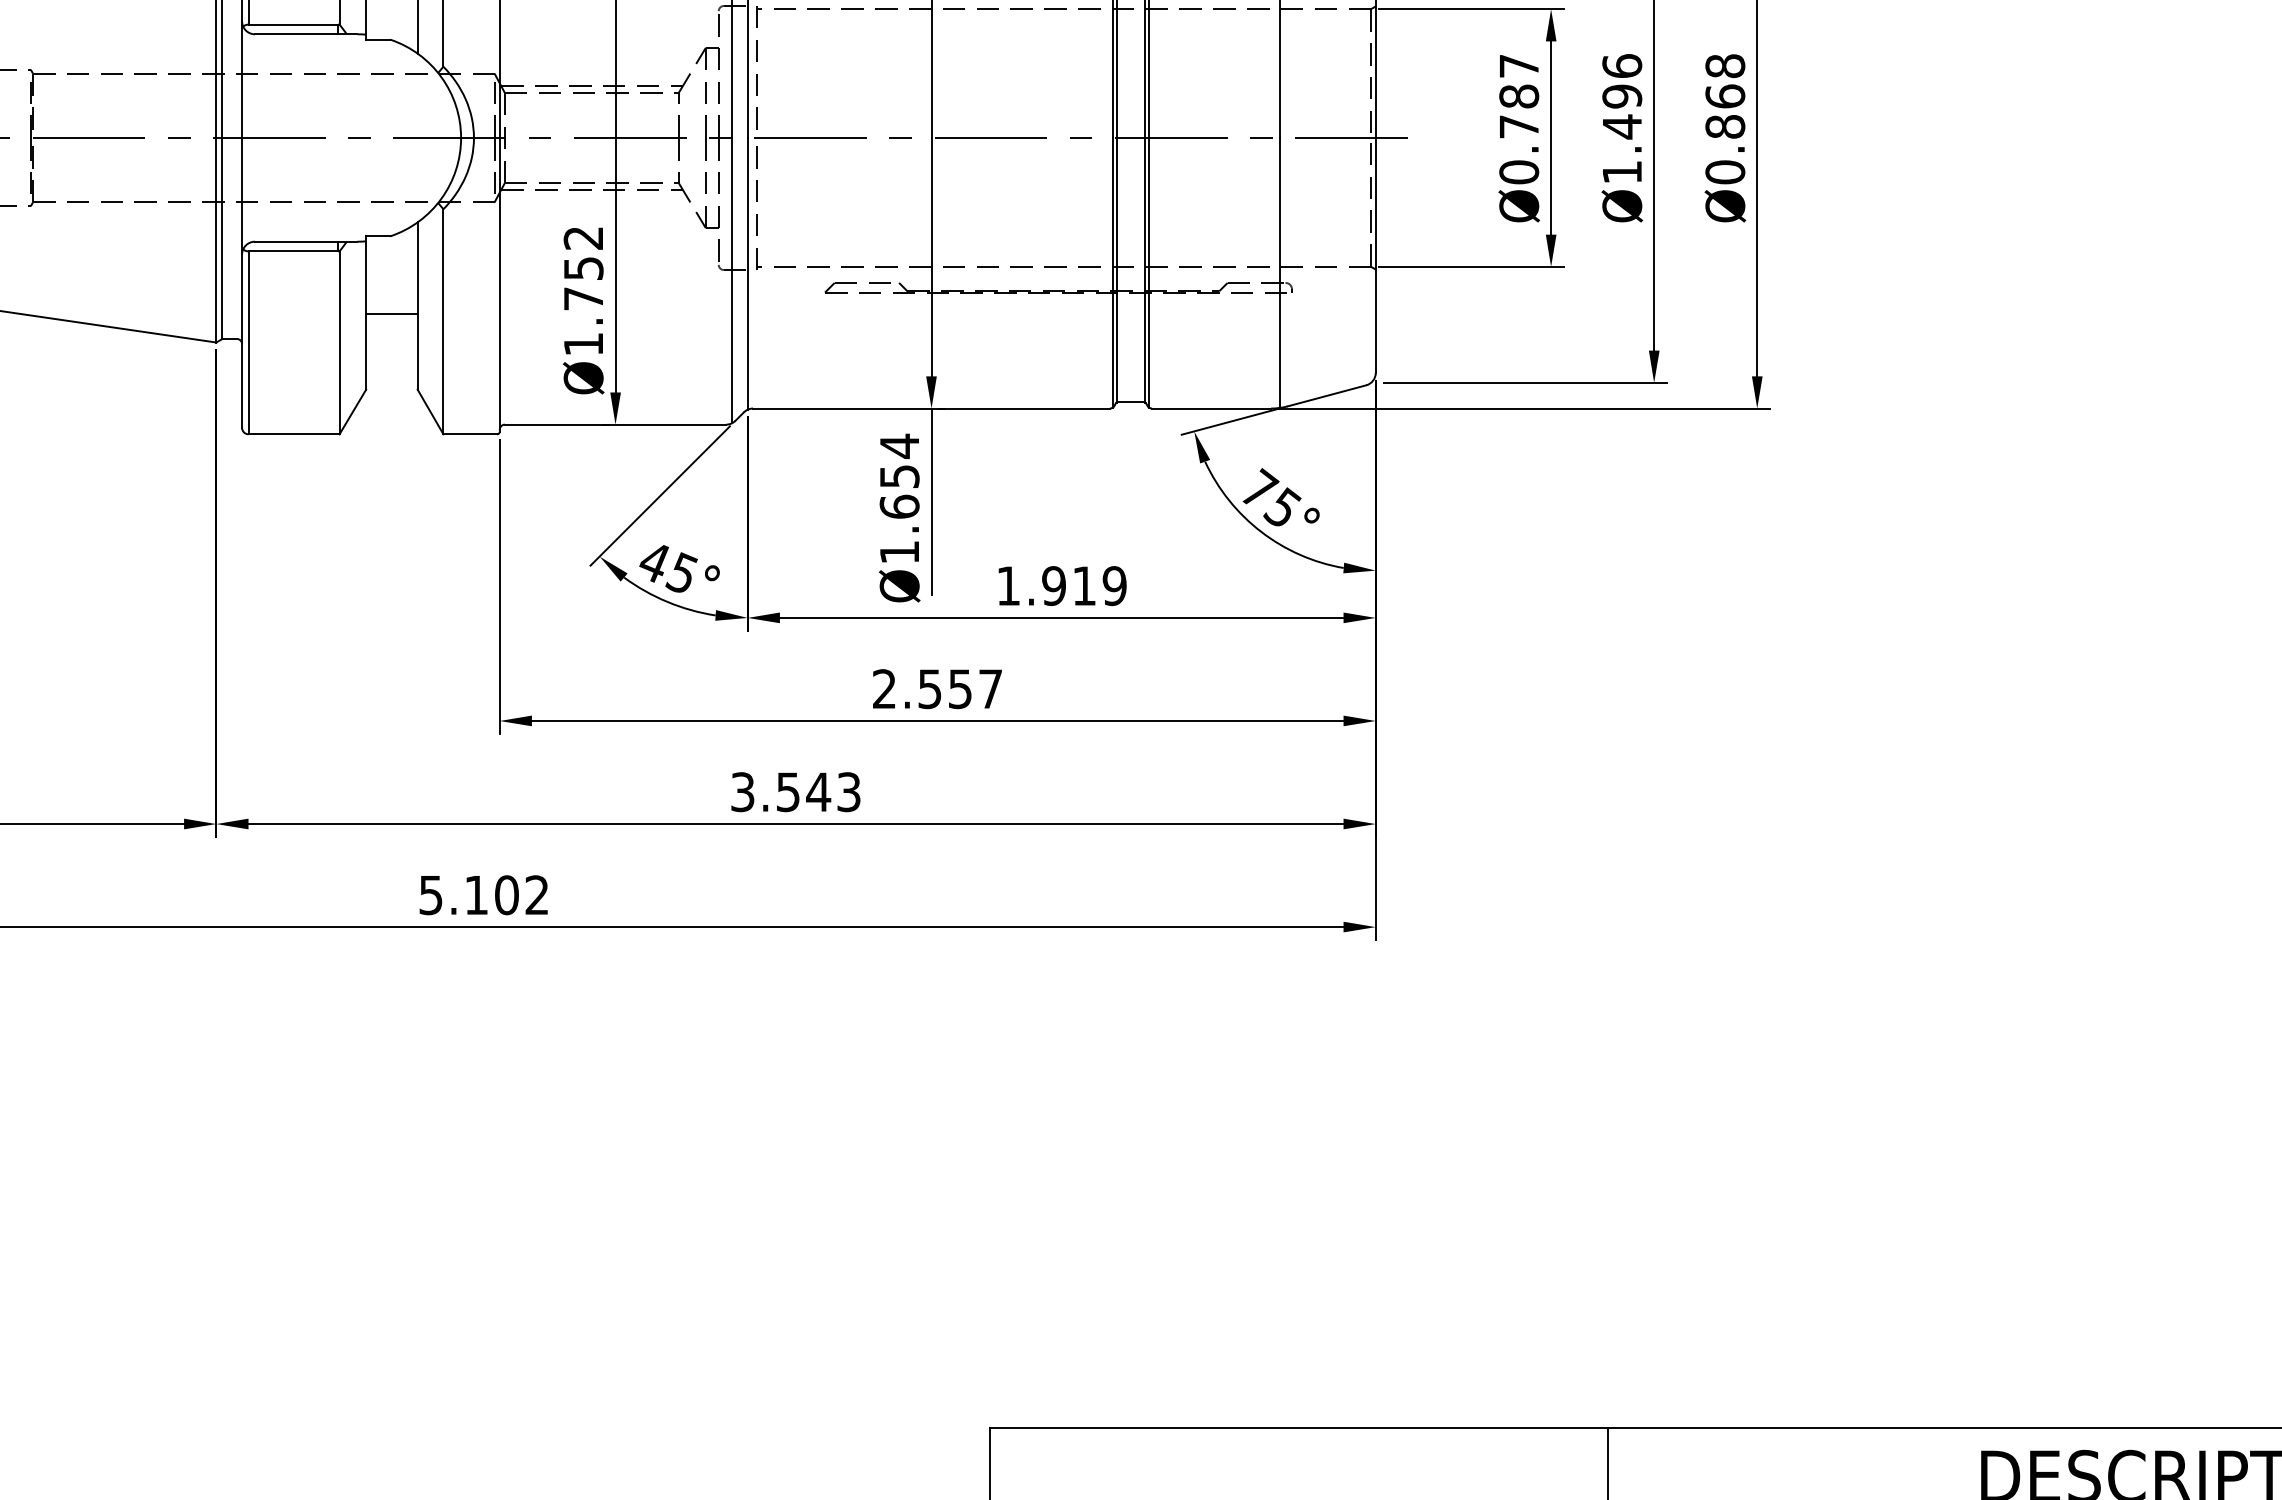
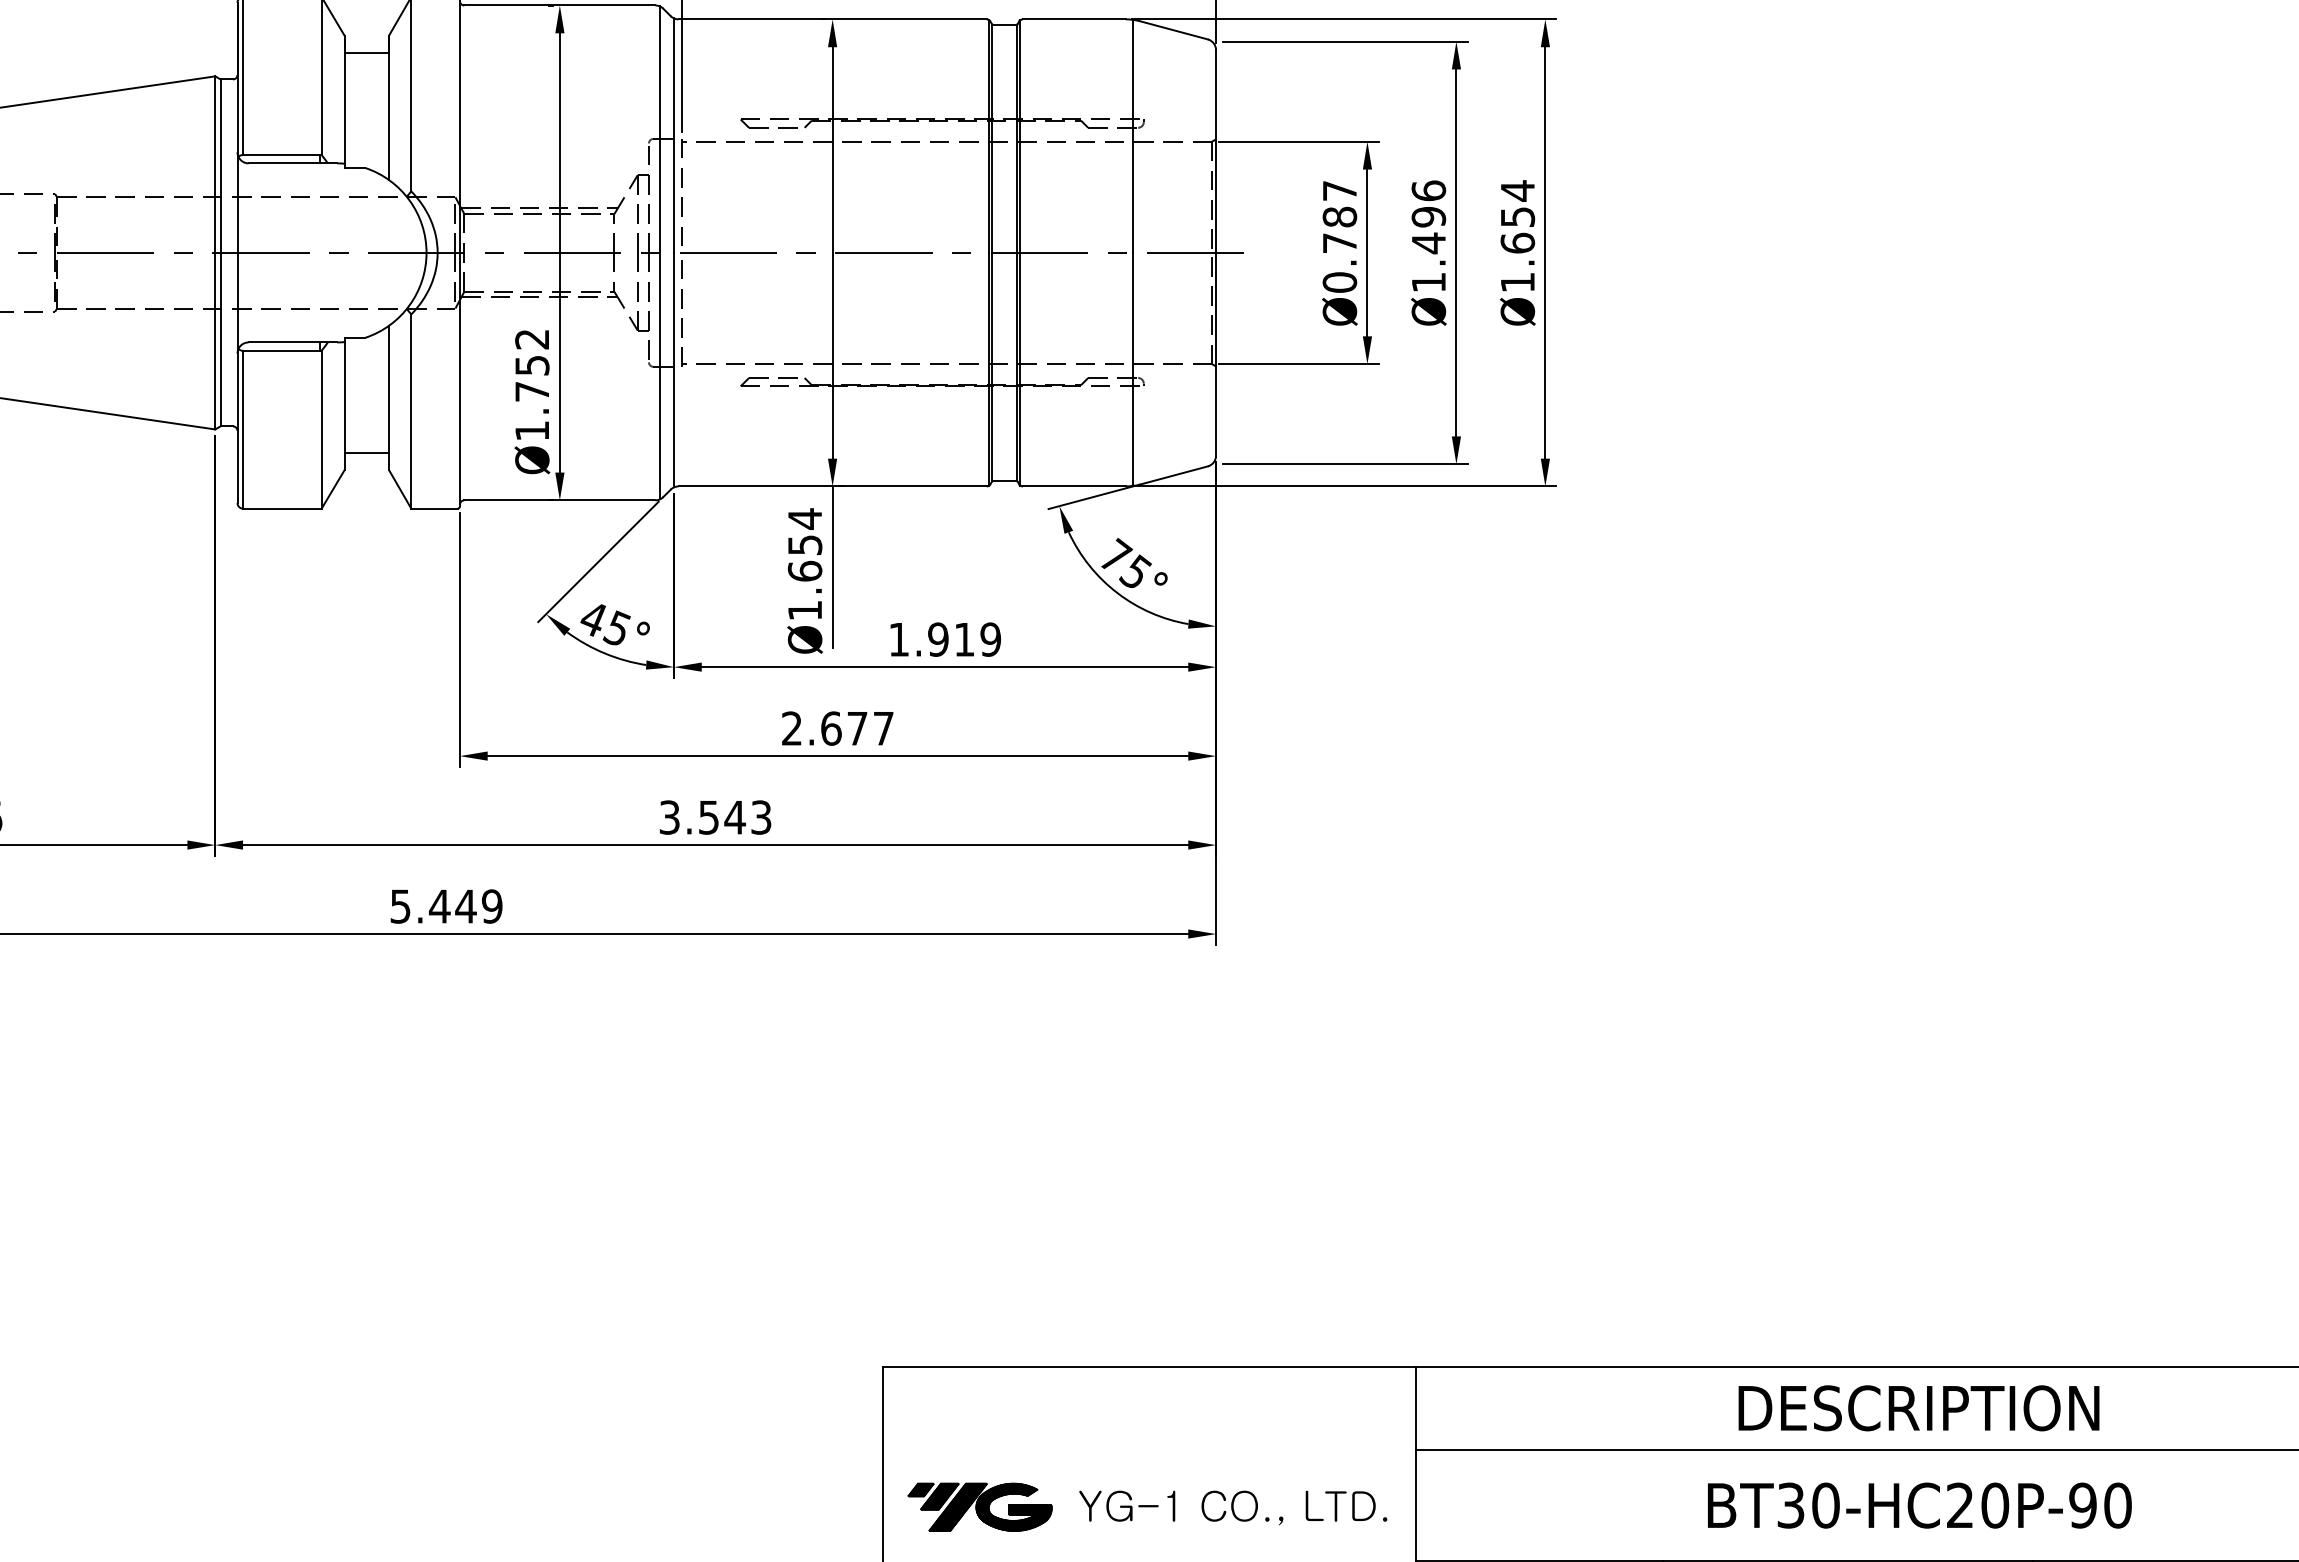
text: (1724, 118) -> (1517, 236), Ø0.868 -> Ø1.654
line: (391, 314) -> (366, 453), moved
text: (945, 688) -> (844, 728), 2.557 -> 2.677
text: (506, 895) -> (465, 906), 5.102 -> 5.449

